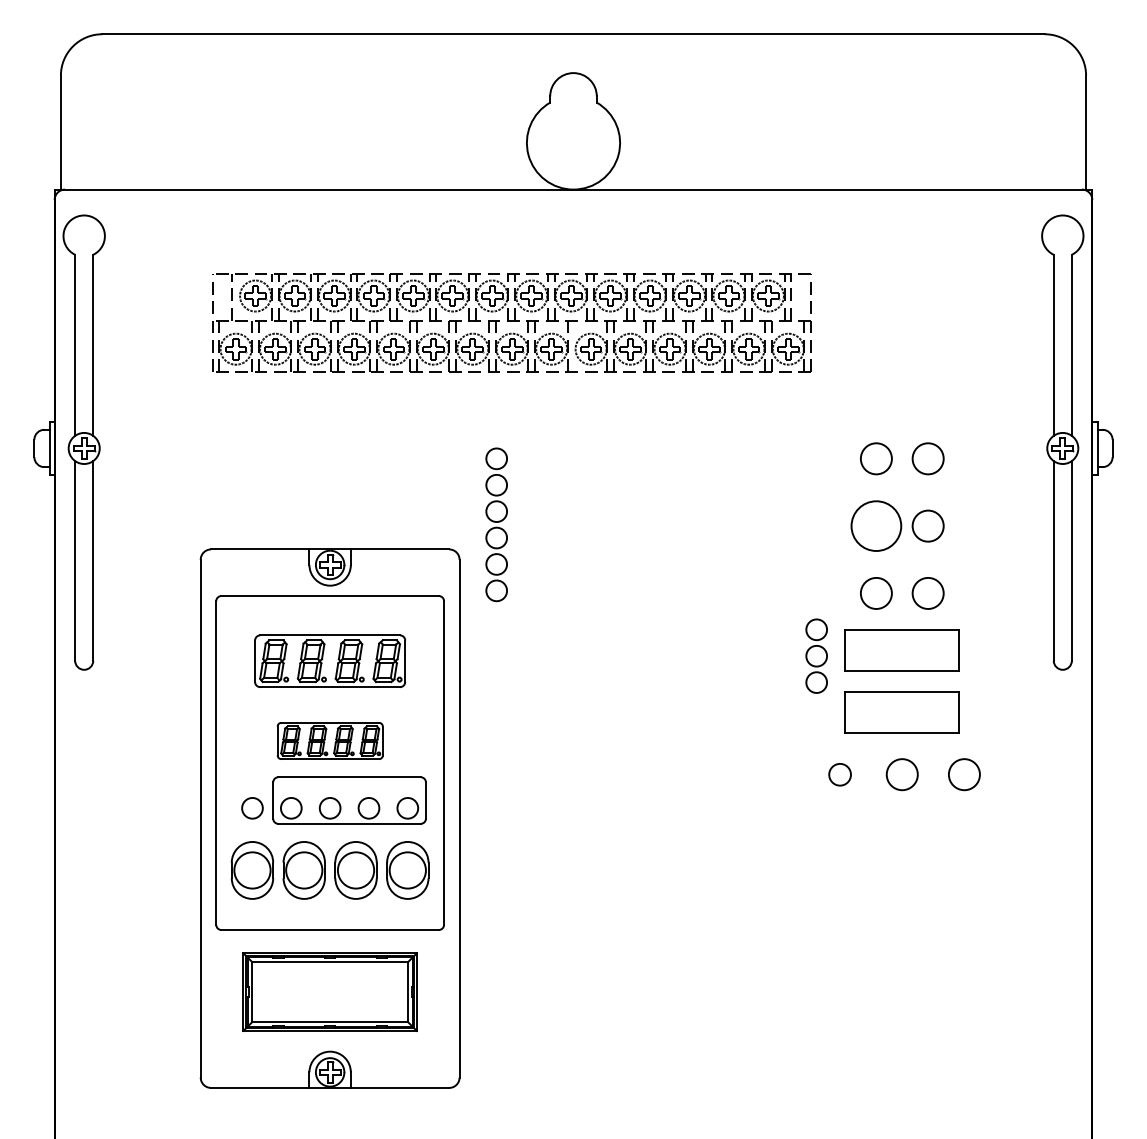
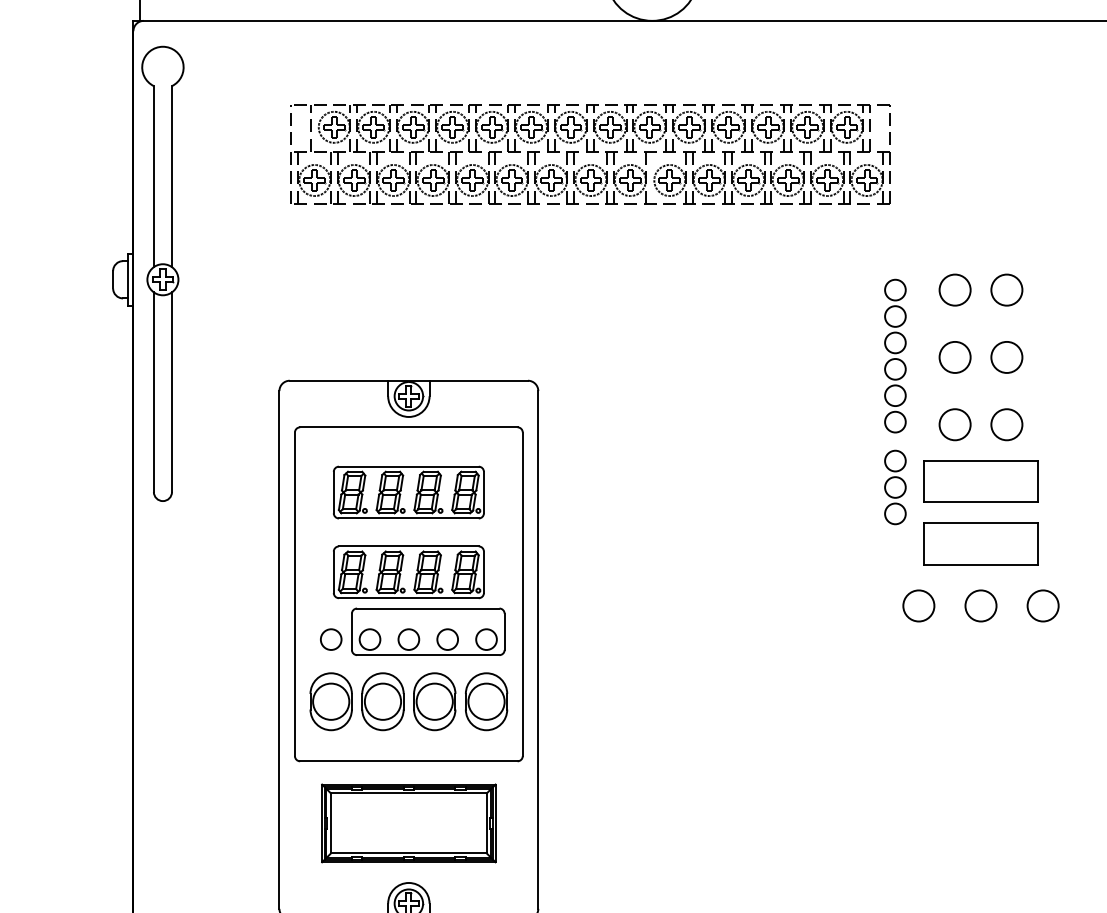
part: (496, 524) -> (895, 355), moved
circle: (875, 525) -> (954, 356), size x0.62
part: (330, 740) -> (409, 571), size x1.43
circle: (839, 774) -> (918, 605), size x1.43

